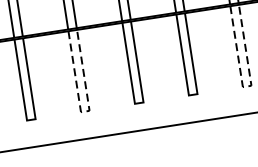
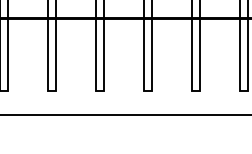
line: (246, 86) -> (195, 91), dashed -> solid
line: (85, 111) -> (51, 91), dashed -> solid

